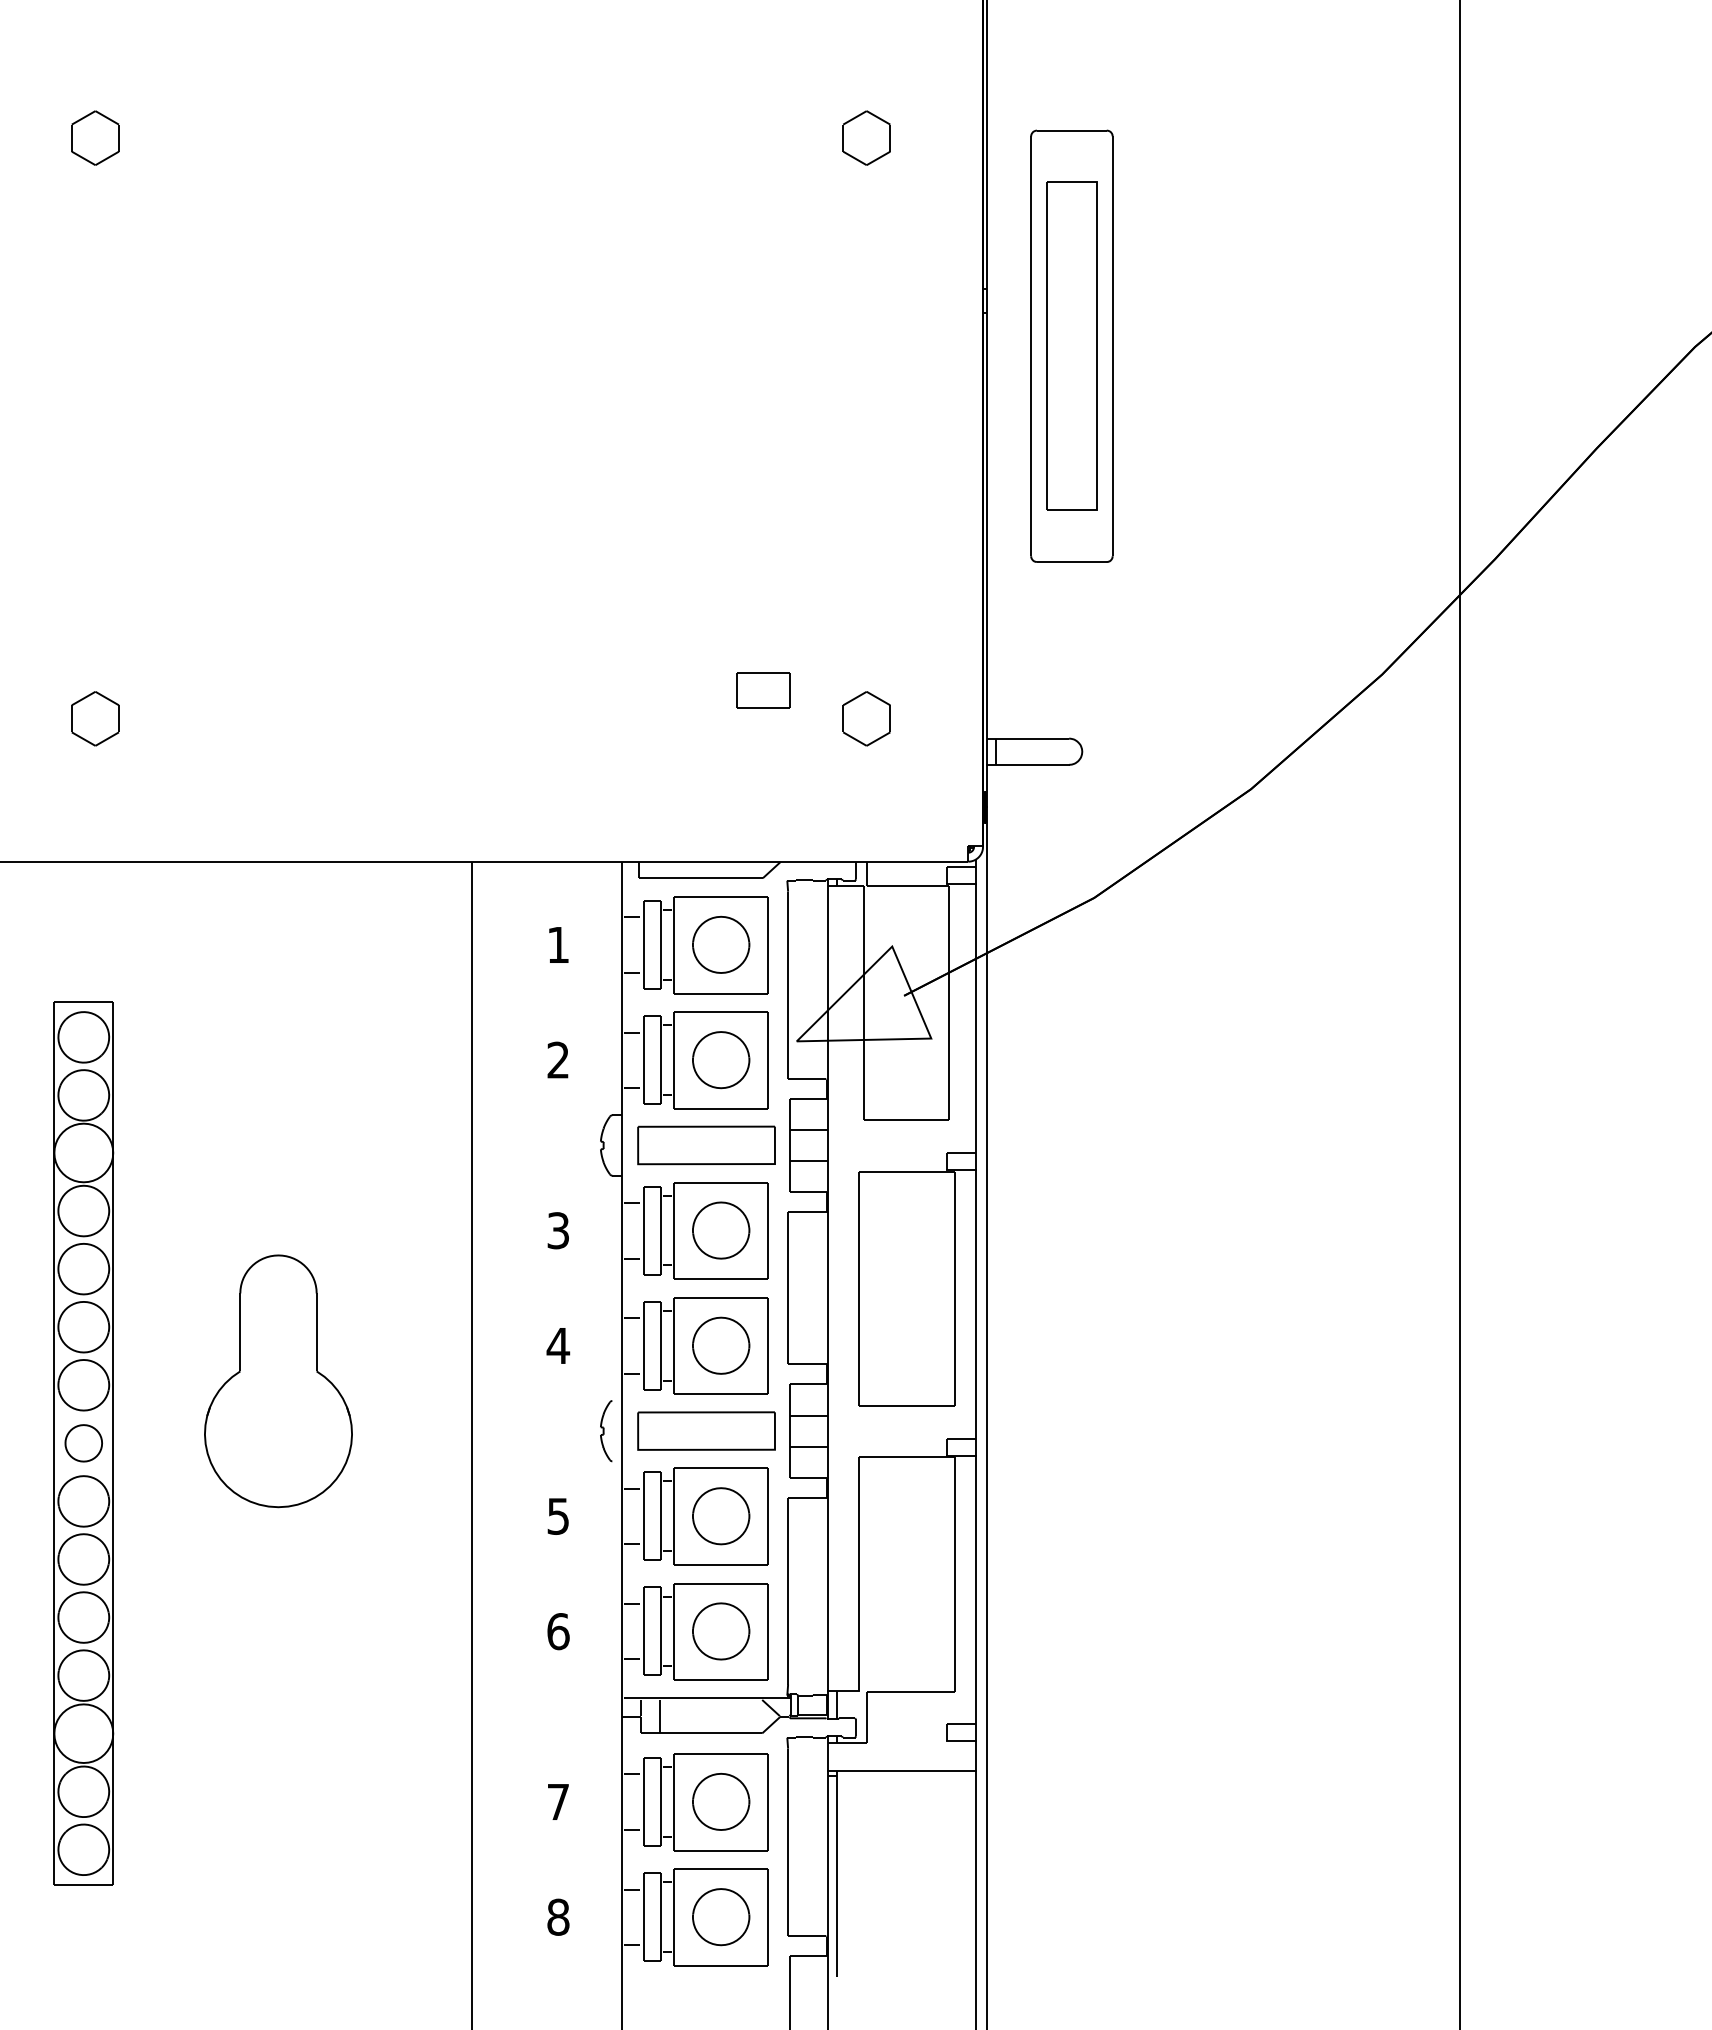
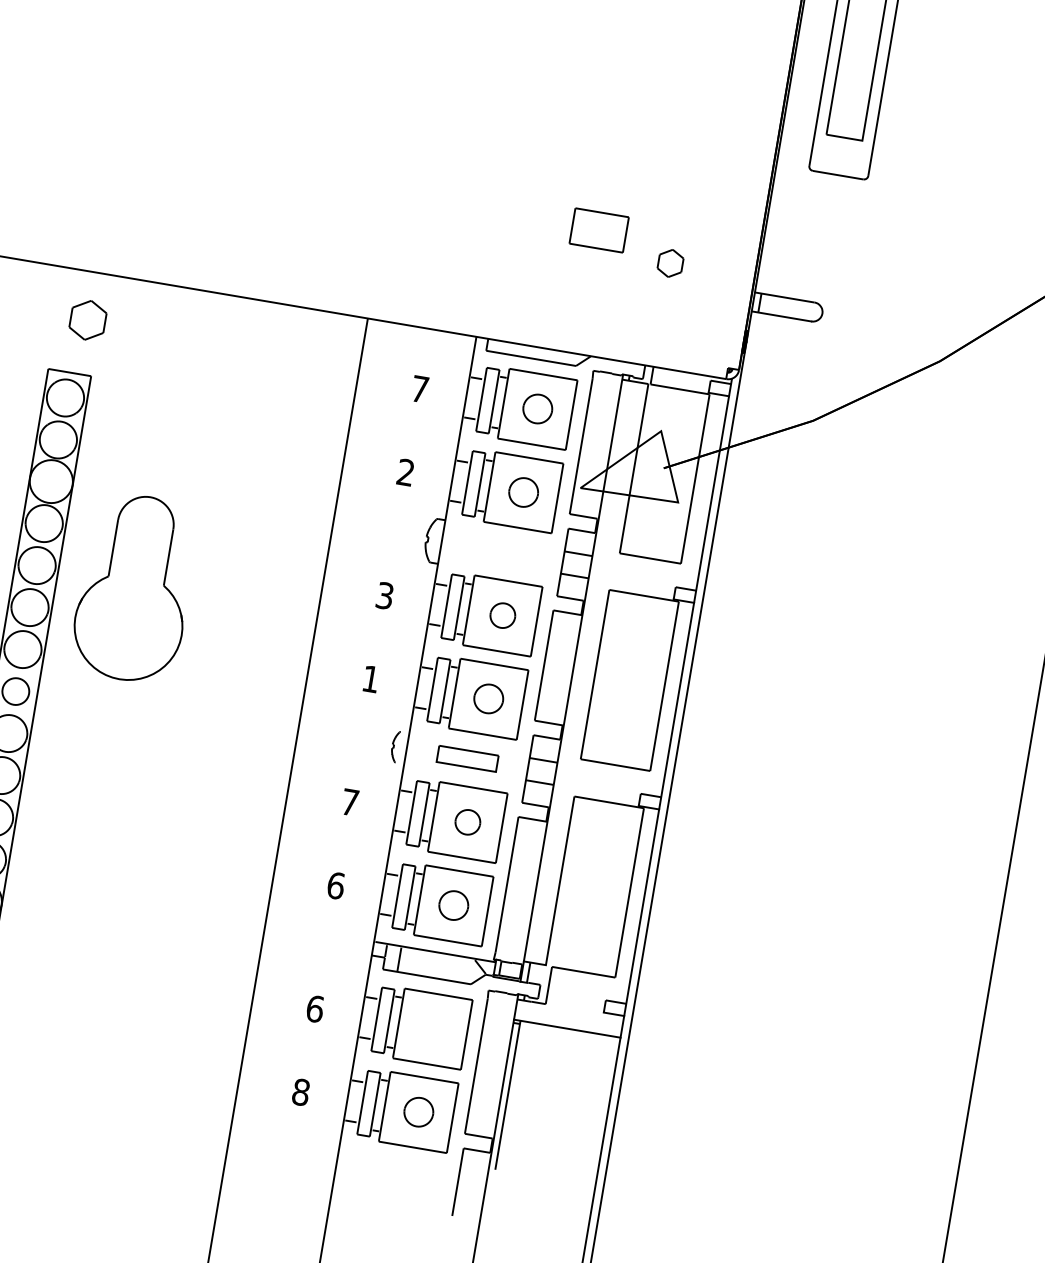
part: (763, 690) -> (599, 230), size x1.4
part: (95, 718) -> (88, 320), moved
part: (866, 718) -> (670, 263), size x0.7
text: (558, 944) -> (420, 388), 1 -> 7
part: (721, 944) -> (537, 408), size x0.7
part: (721, 1060) -> (523, 492), size x0.7
part: (706, 1145) -> (502, 552), removed
part: (721, 1230) -> (503, 615), size x0.6
text: (558, 1345) -> (371, 678), 4 -> 1
part: (721, 1345) -> (488, 698), size x0.7
part: (278, 1381) -> (134, 588), moved
part: (706, 1430) -> (467, 758), size x0.6
part: (606, 1431) -> (395, 746), size x0.7
text: (557, 1516) -> (349, 802), 5 -> 7
part: (721, 1516) -> (468, 822), size x0.6
part: (721, 1631) -> (453, 905), size x0.7
text: (558, 1801) -> (315, 1008), 7 -> 6
part: (721, 1801) -> (433, 1028), removed
part: (721, 1917) -> (418, 1112), size x0.7

